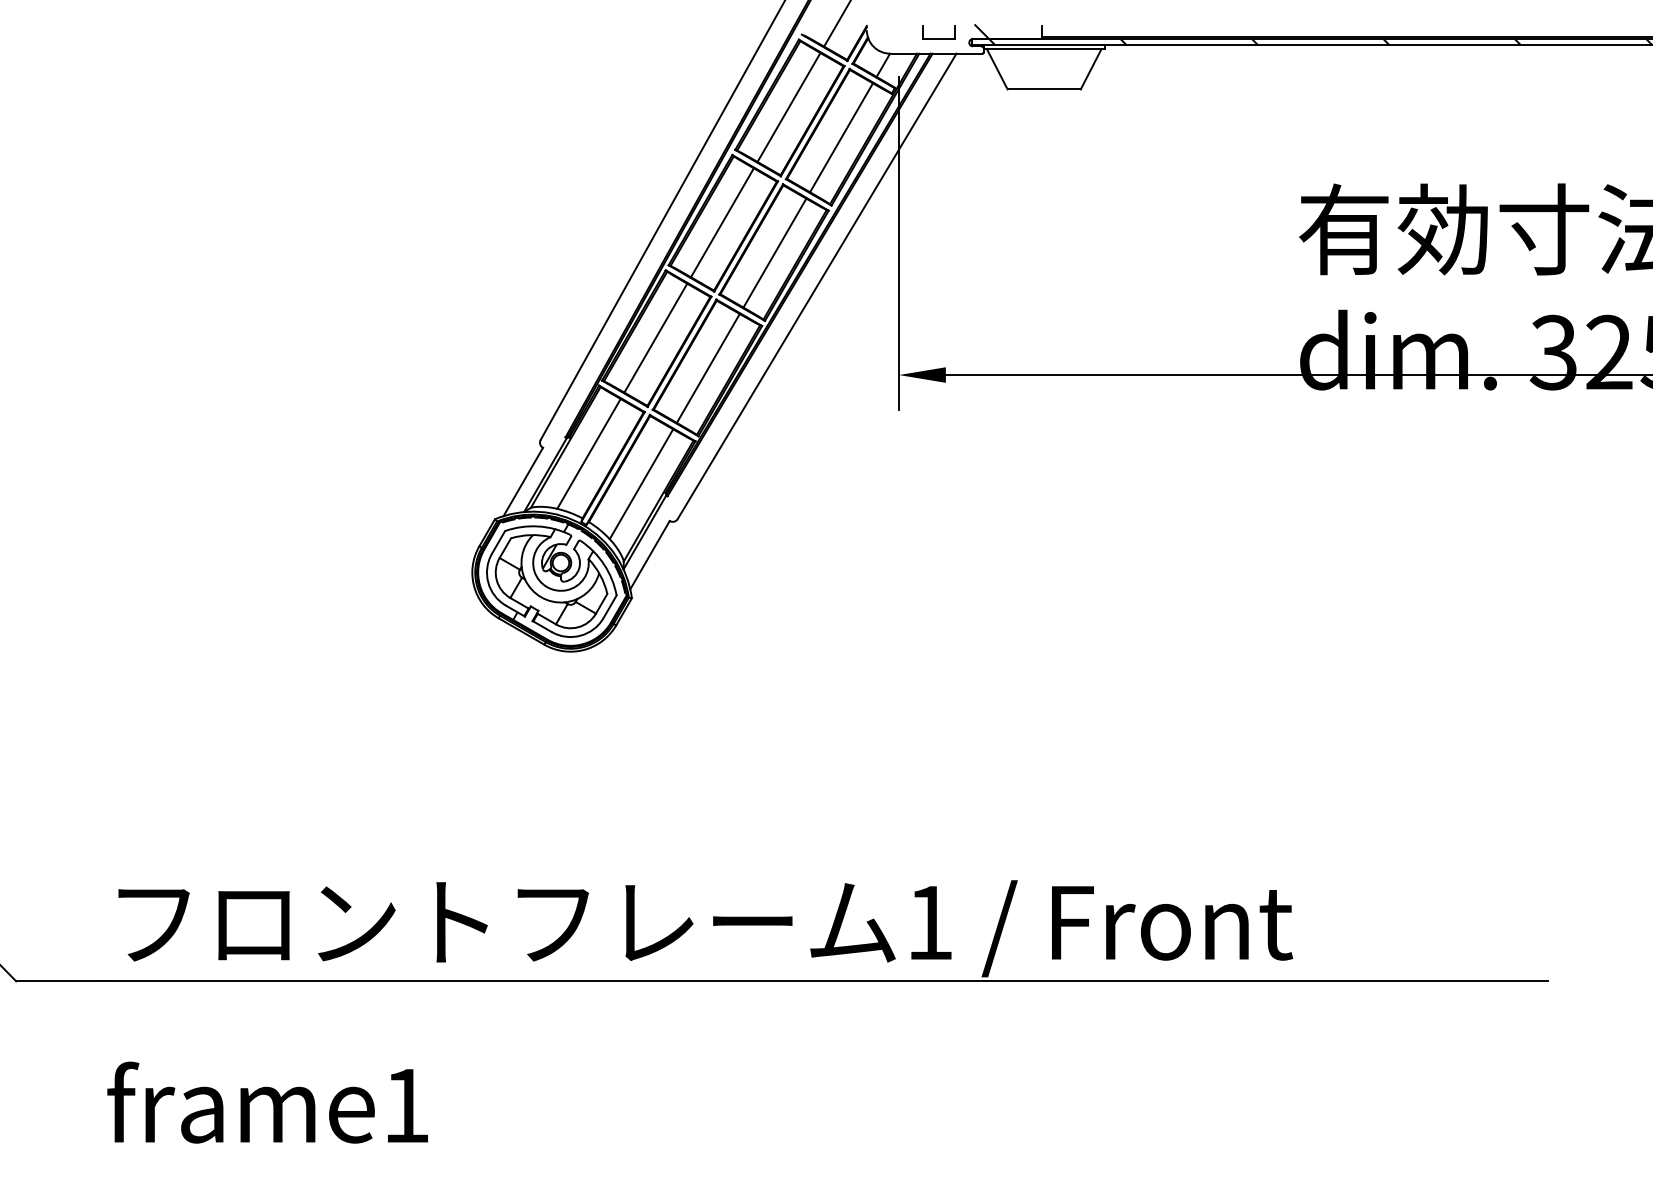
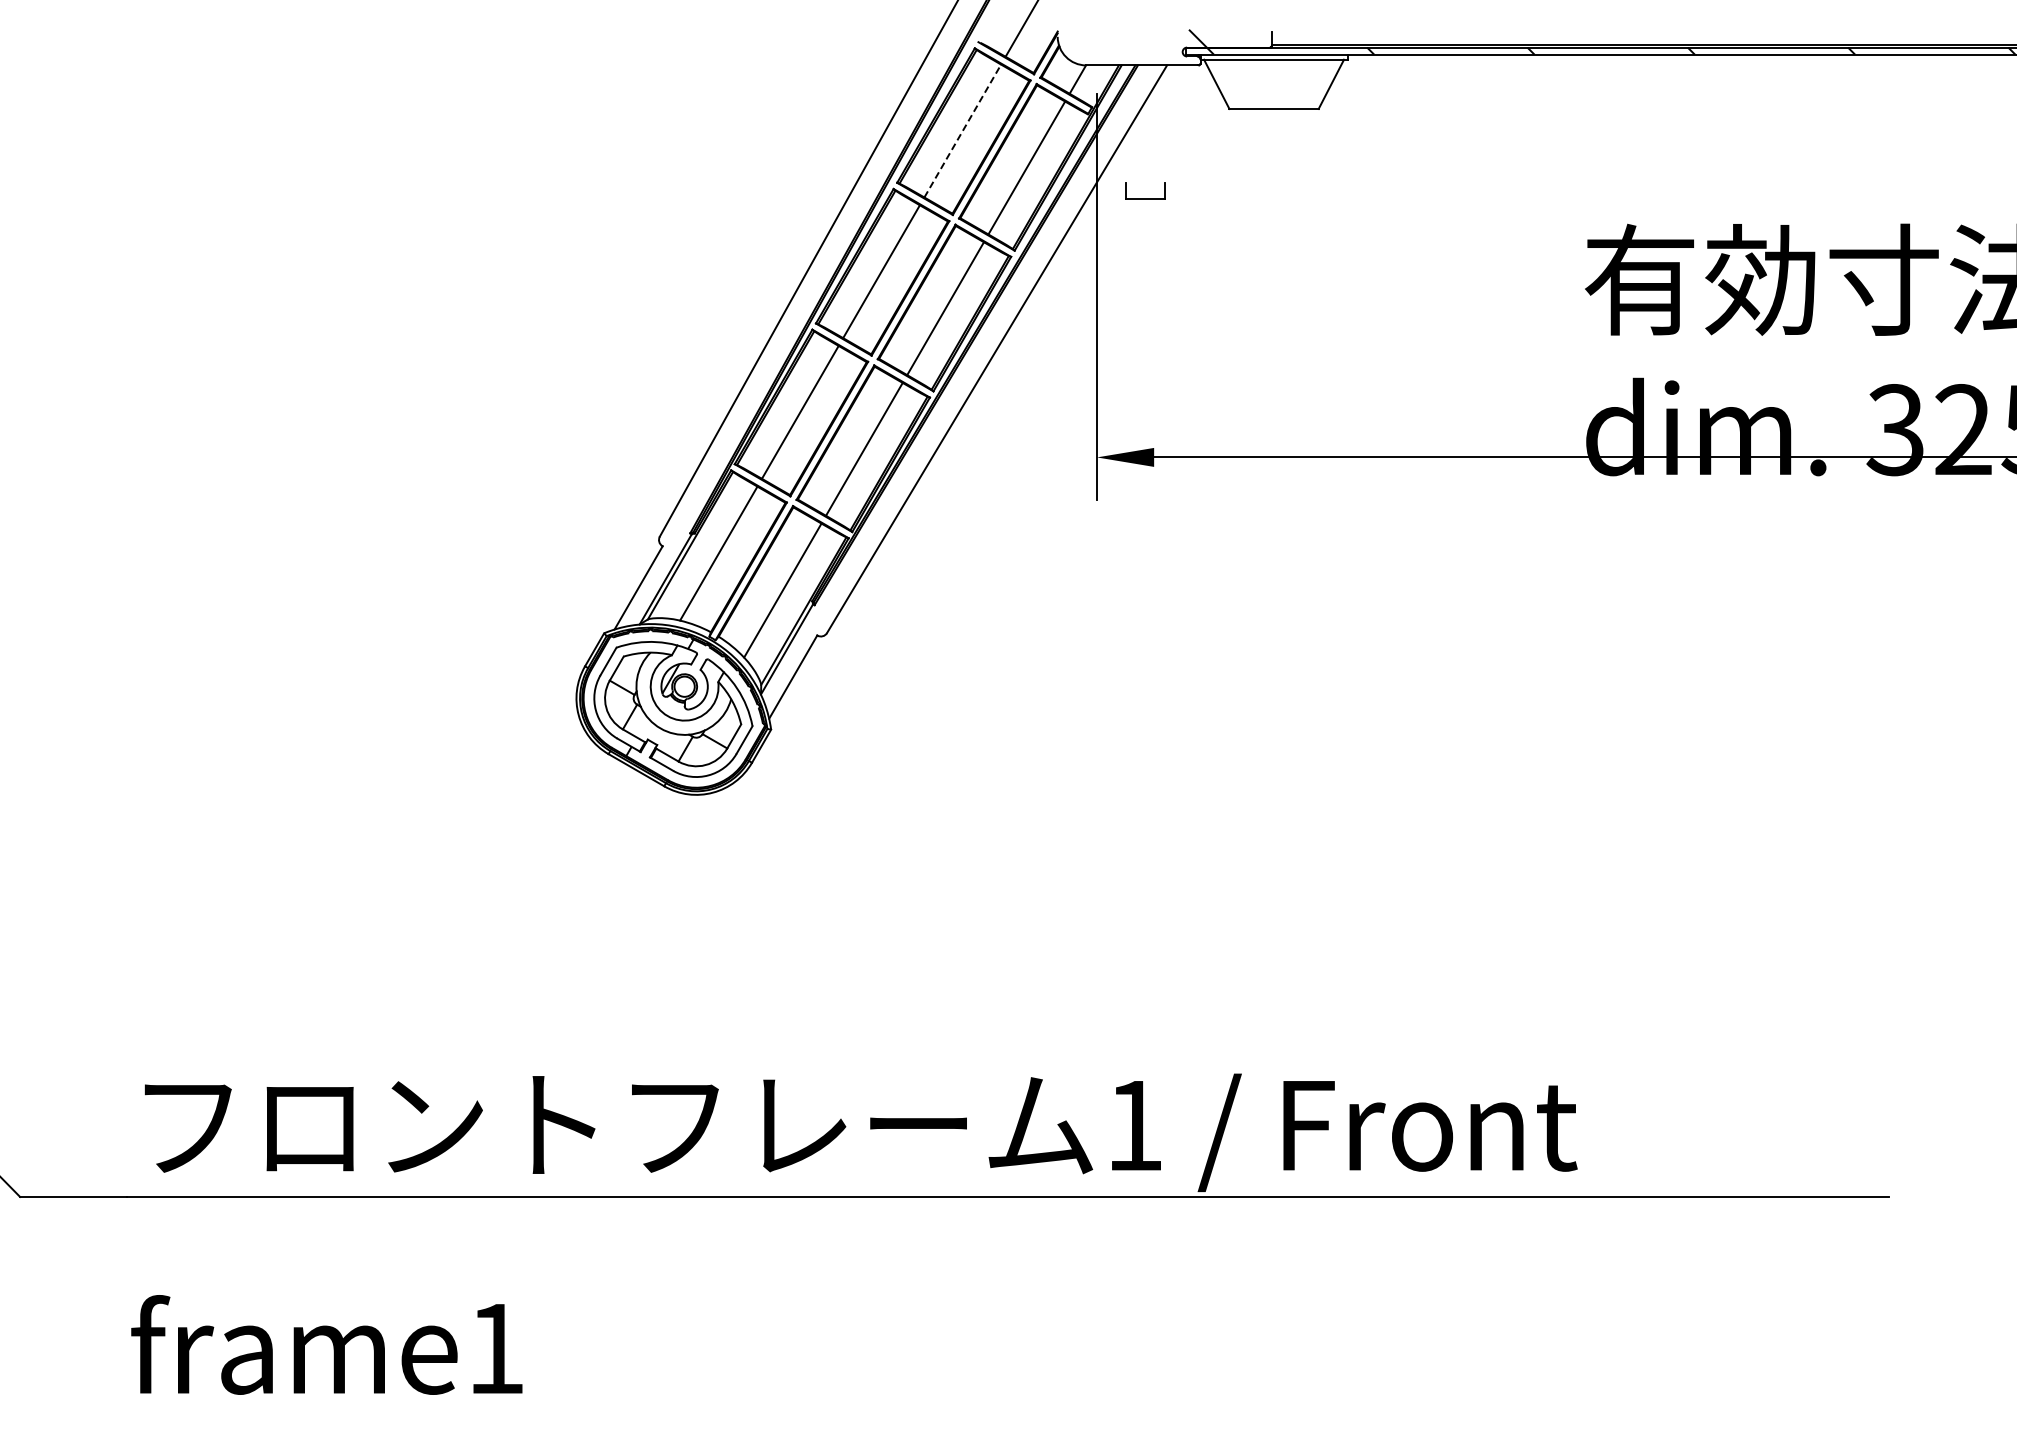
part: (938, 39) -> (1145, 198), moved
line: (788, 107) -> (962, 131), solid -> dashed

